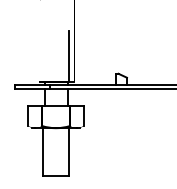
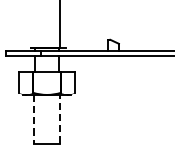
line: (43, 152) -> (34, 119), solid -> dashed
line: (69, 152) -> (60, 119), solid -> dashed

